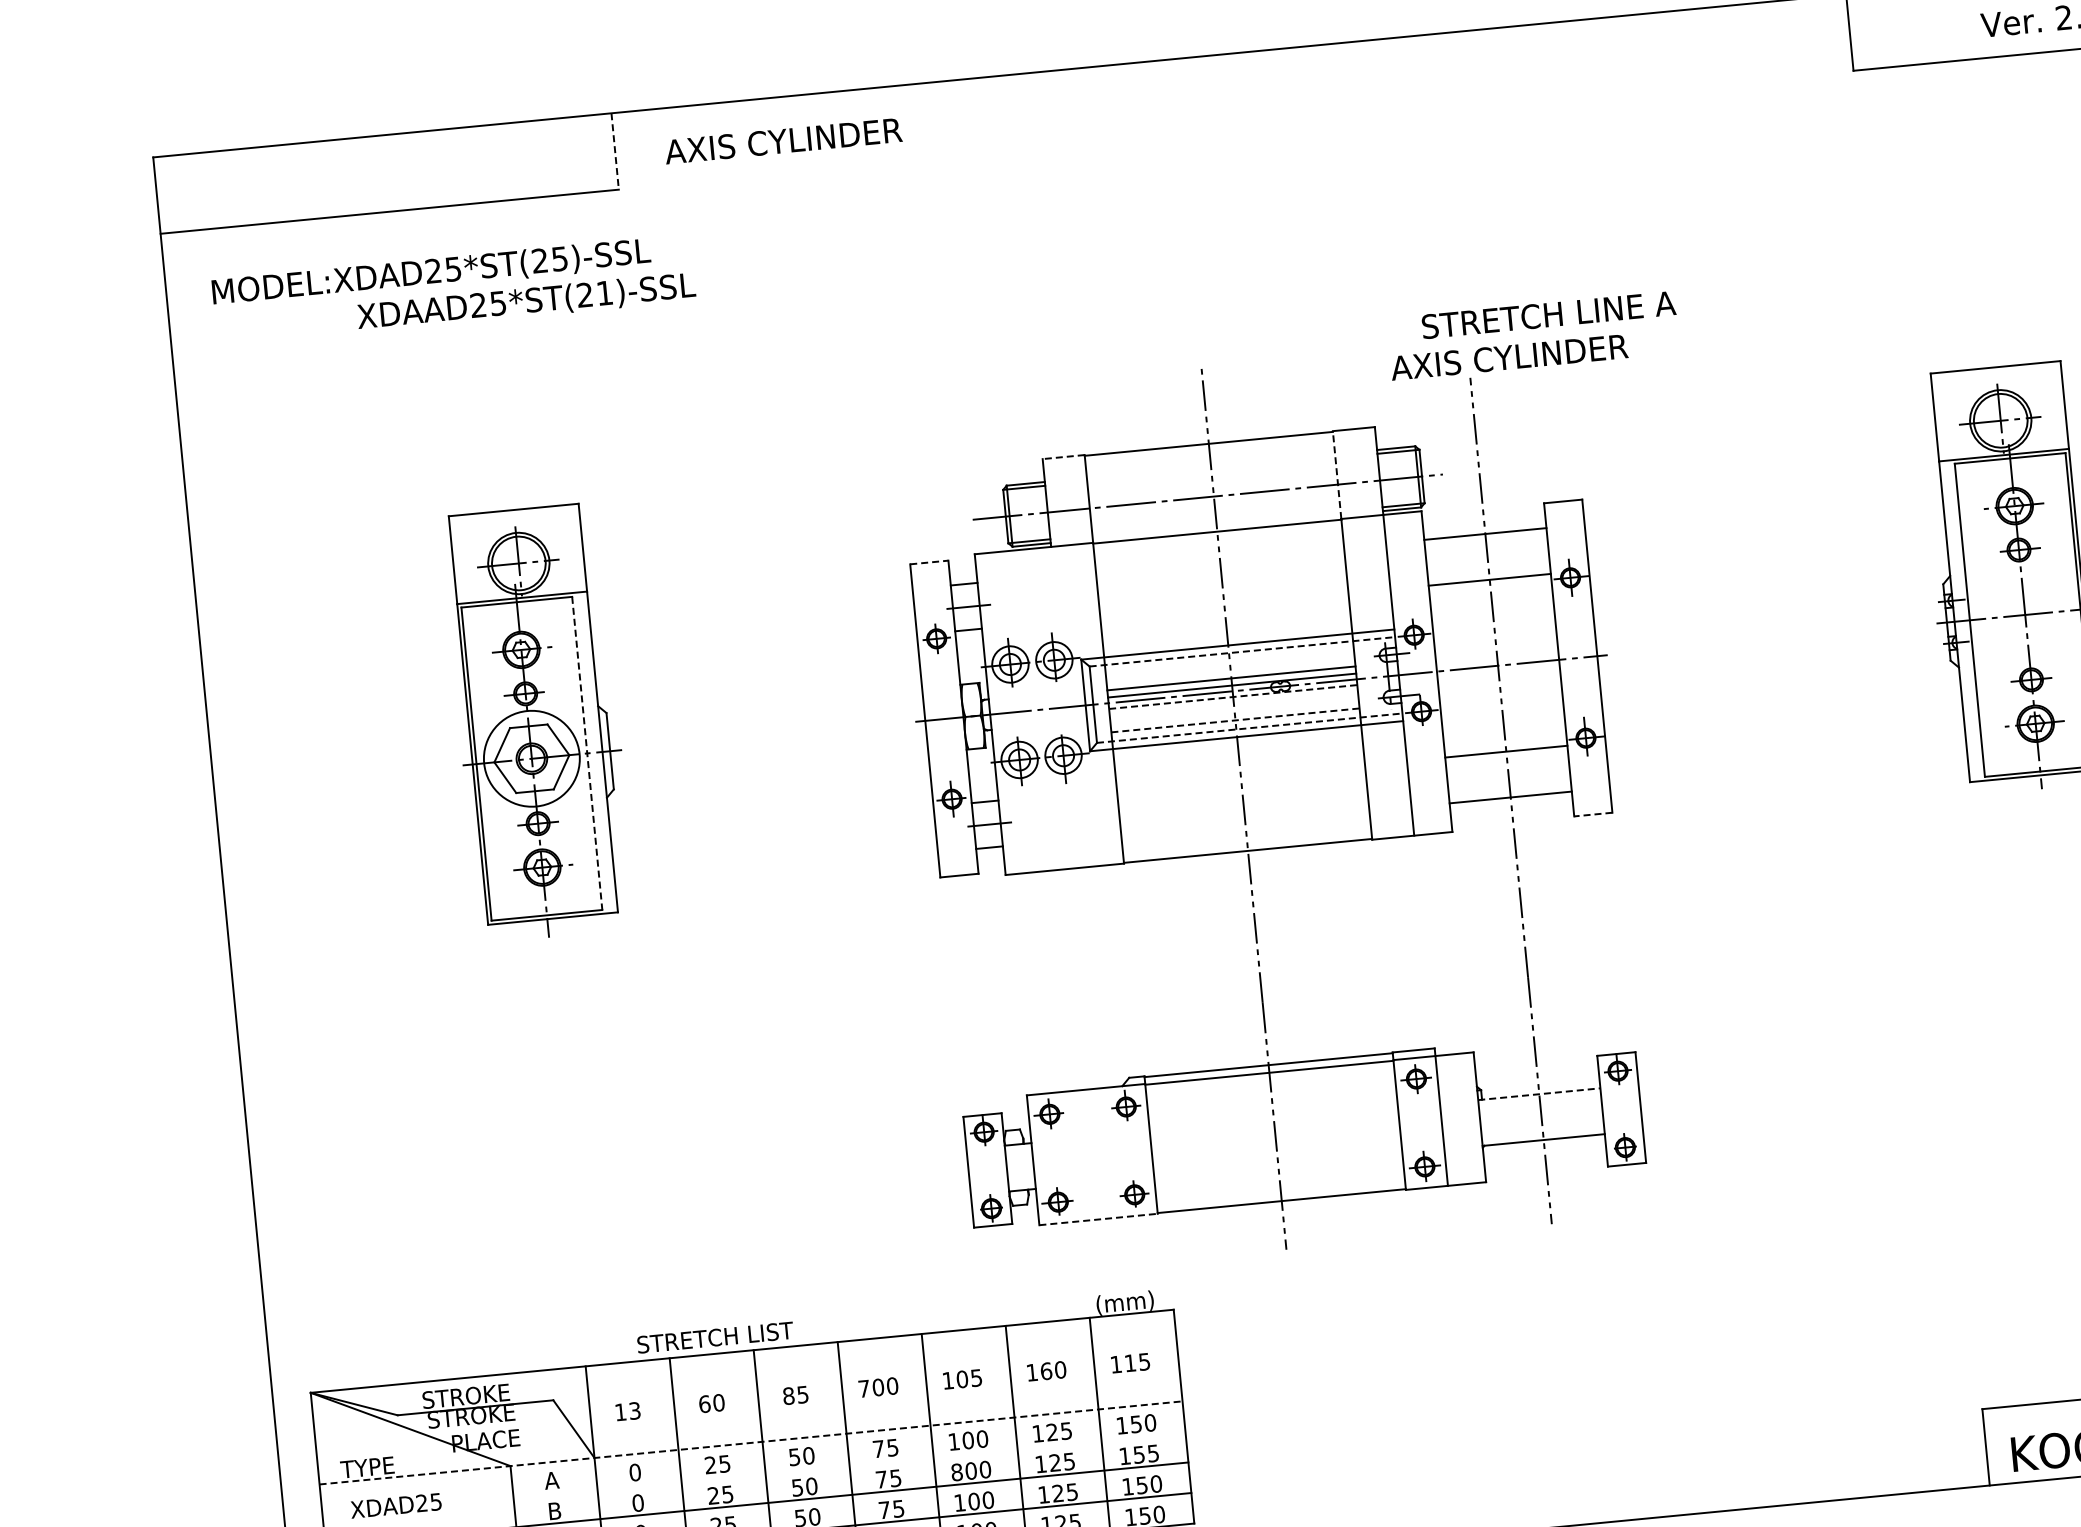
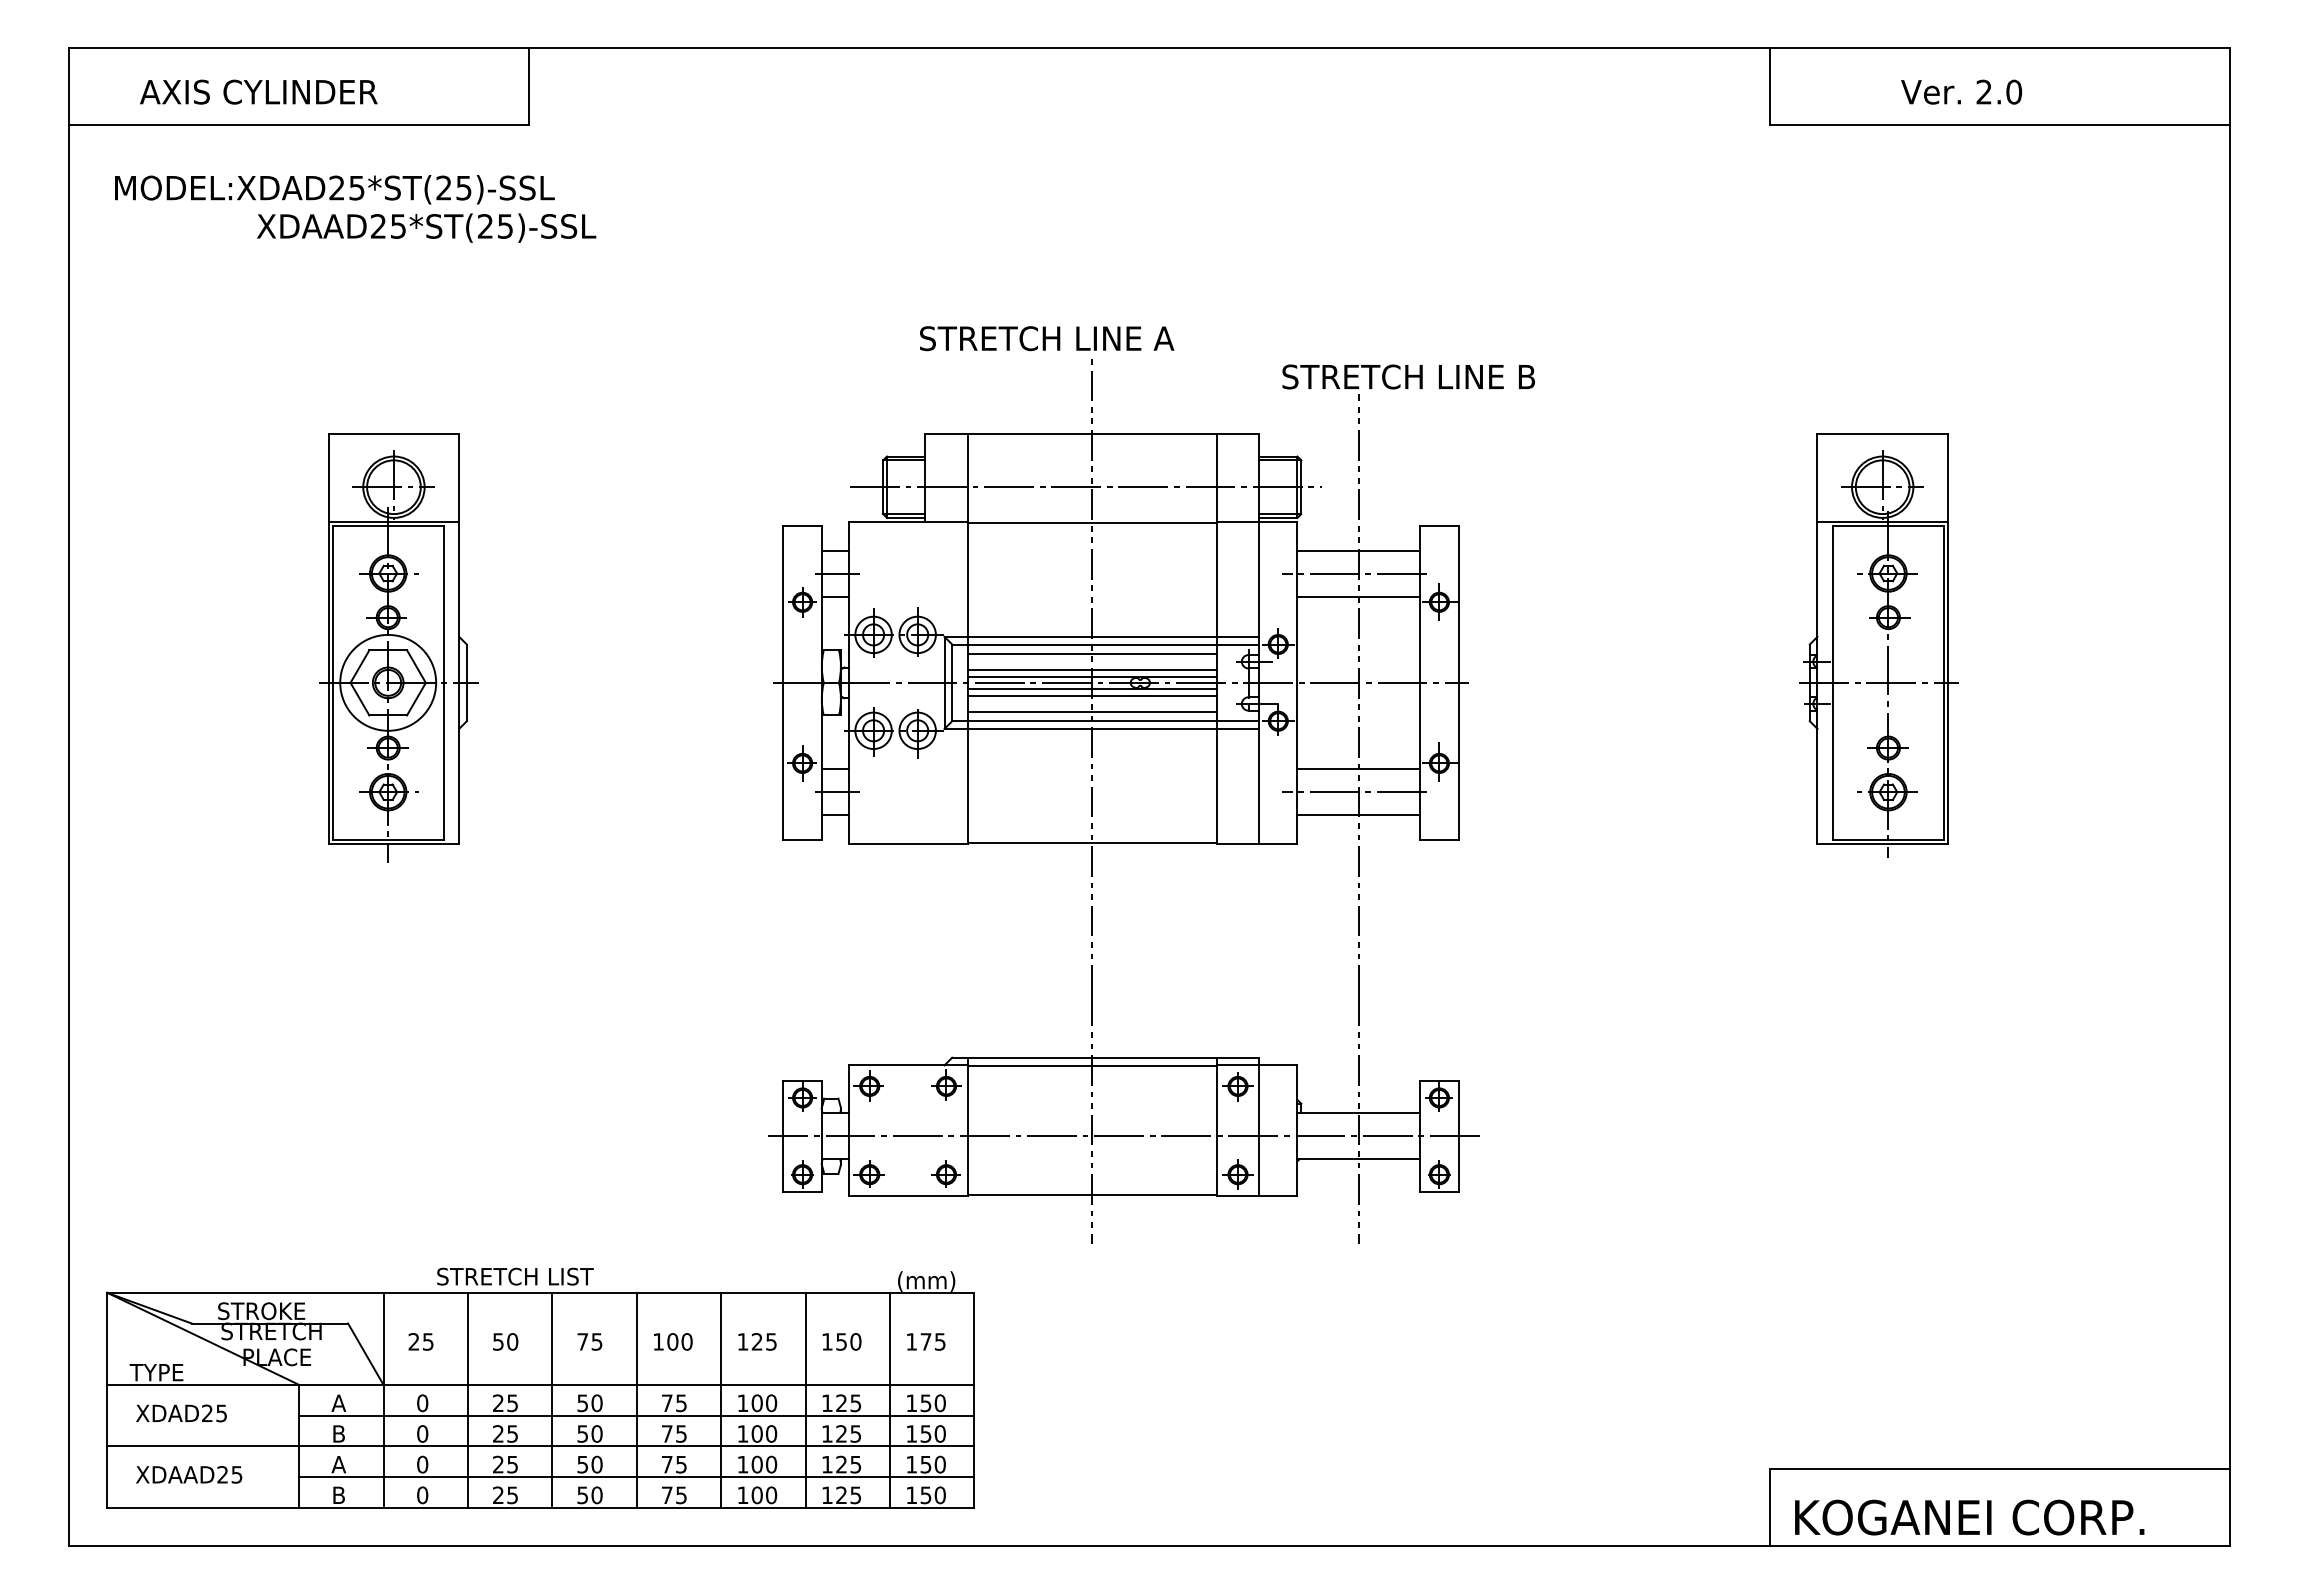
text: (783, 140) -> (258, 91), moved
line: (615, 151) -> (529, 86), dashed -> solid
text: (604, 293) -> (505, 226), XDAAD25*ST(21)-SSL -> XDAAD25*ST(25)-SSL
text: (1549, 314) -> (1047, 338), moved
text: (1517, 356) -> (1407, 376), AXIS CYLINDER -> STRETCH LINE B
line: (1062, 457) -> (945, 433), dashed -> solid
line: (1336, 474) -> (1216, 477), dashed -> solid
line: (1482, 557) -> (1353, 573), added
line: (930, 562) -> (803, 525), dashed -> solid
line: (1243, 651) -> (1106, 644), dashed -> solid
line: (1229, 662) -> (1091, 653), added
line: (1233, 696) -> (1092, 688), dashed -> solid
line: (1233, 703) -> (1091, 695), added
line: (1235, 720) -> (1092, 712), dashed -> solid
line: (1250, 728) -> (1106, 721), dashed -> solid
line: (586, 754) -> (443, 683), dashed -> solid
line: (1504, 775) -> (1354, 792), added
line: (1592, 815) -> (1438, 840), dashed -> solid
line: (1539, 1094) -> (1359, 1113), dashed -> solid
line: (1307, 1139) -> (1123, 1136), added
line: (1098, 1219) -> (908, 1195), dashed -> solid
text: (1129, 1362) -> (925, 1341), 115 -> 175
text: (1046, 1370) -> (841, 1341), 160 -> 150
text: (961, 1379) -> (756, 1341), 105 -> 125
text: (864, 1388) -> (658, 1341), 700 -> 100
text: (788, 1395) -> (582, 1341), 85 -> 75
text: (704, 1403) -> (498, 1341), 60 -> 50
text: (627, 1411) -> (420, 1341), 13 -> 25
text: (498, 1413) -> (292, 1331), STROKE -> STRETCH
line: (751, 1442) -> (541, 1384), dashed -> solid
text: (1152, 1453) -> (939, 1433), 155 -> 150
line: (849, 1464) -> (636, 1415), added
text: (956, 1471) -> (742, 1433), 800 -> 100

